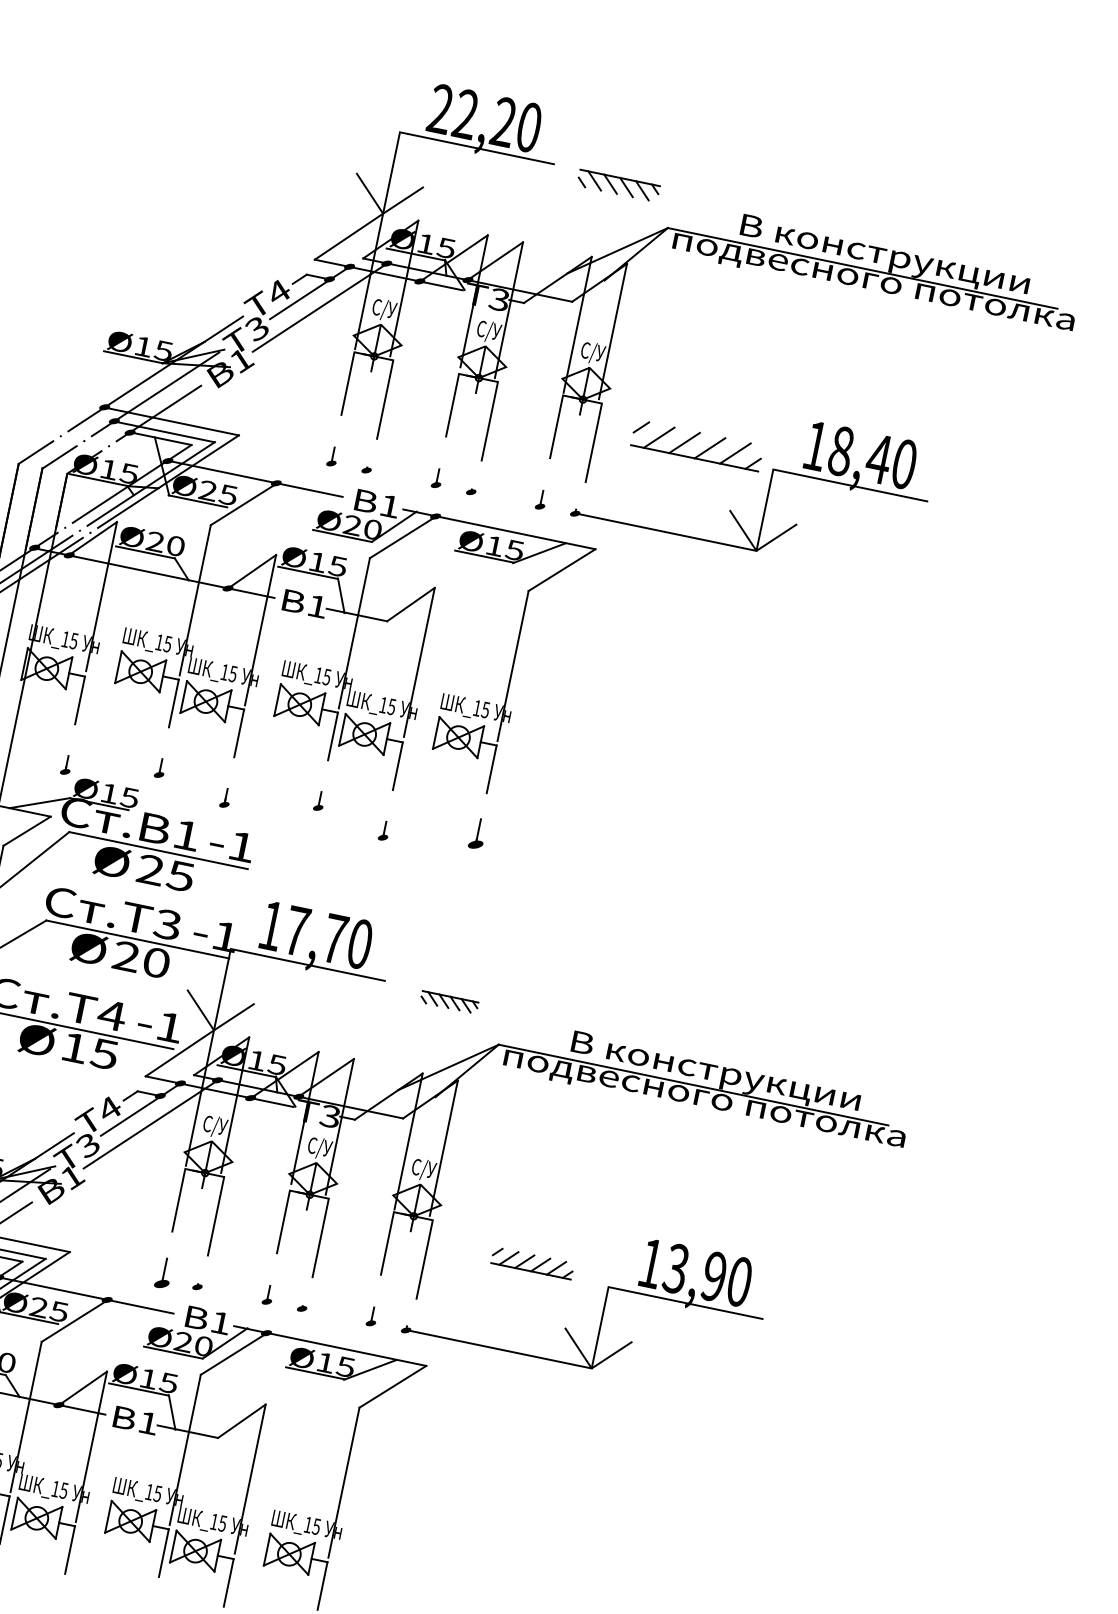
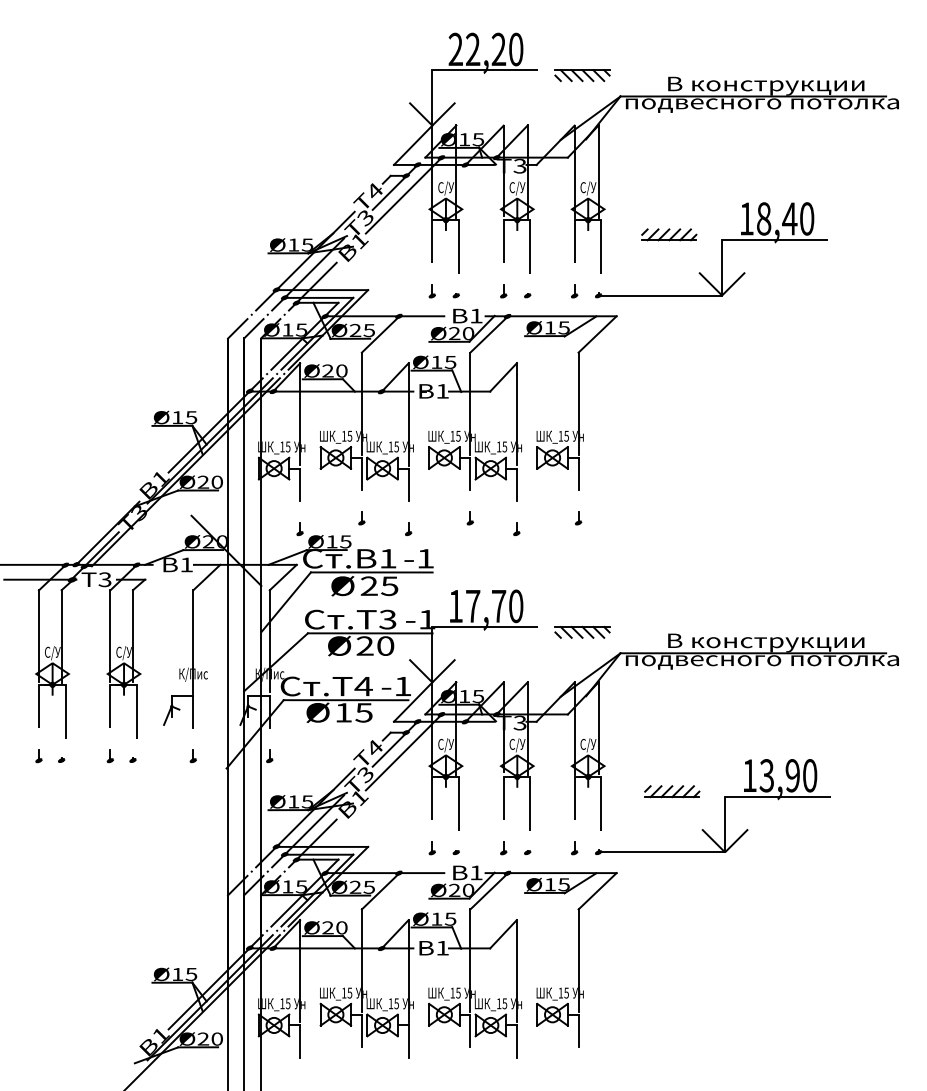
part: (697, 445) -> (669, 234), size x0.62
part: (478, 834) -> (578, 518), size x0.62
part: (449, 1001) -> (582, 631), size x1.43
part: (162, 1273) -> (431, 848), size x0.62

